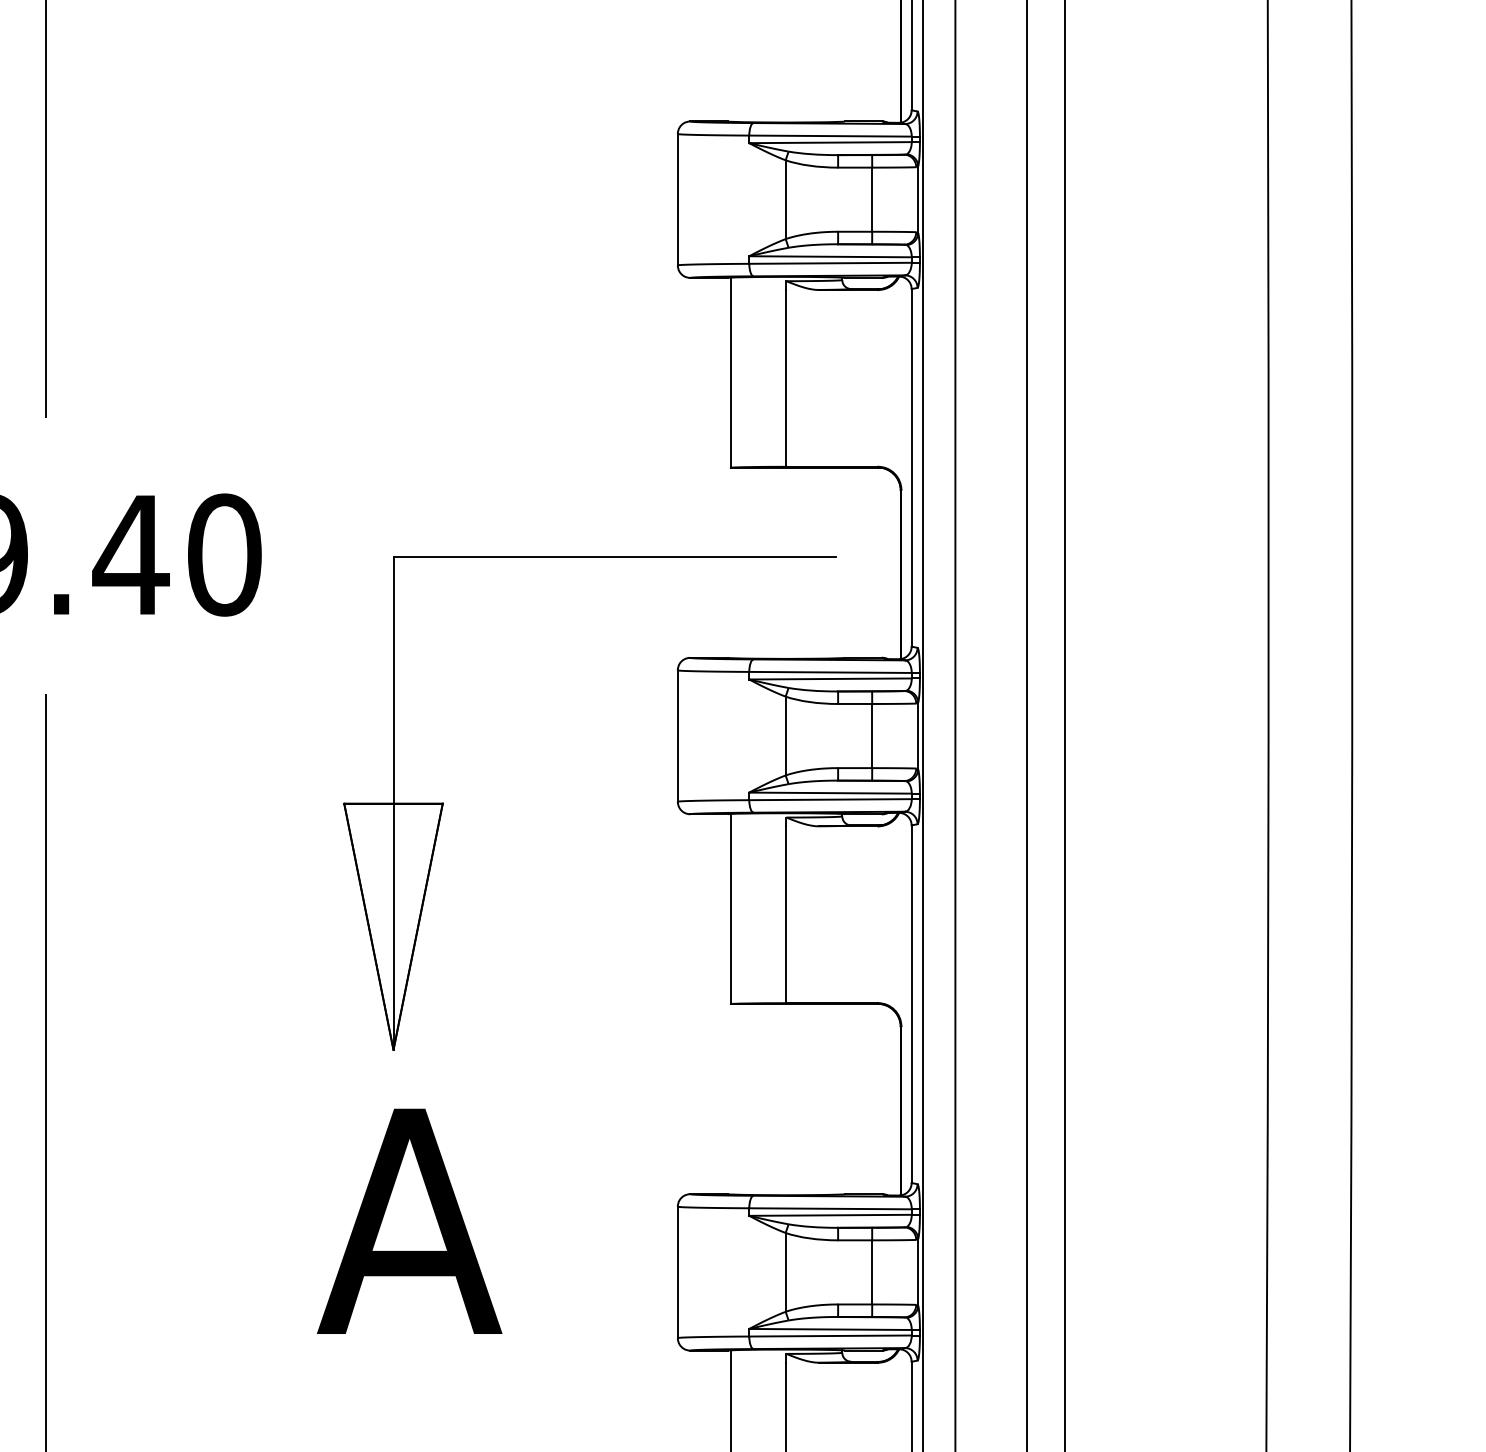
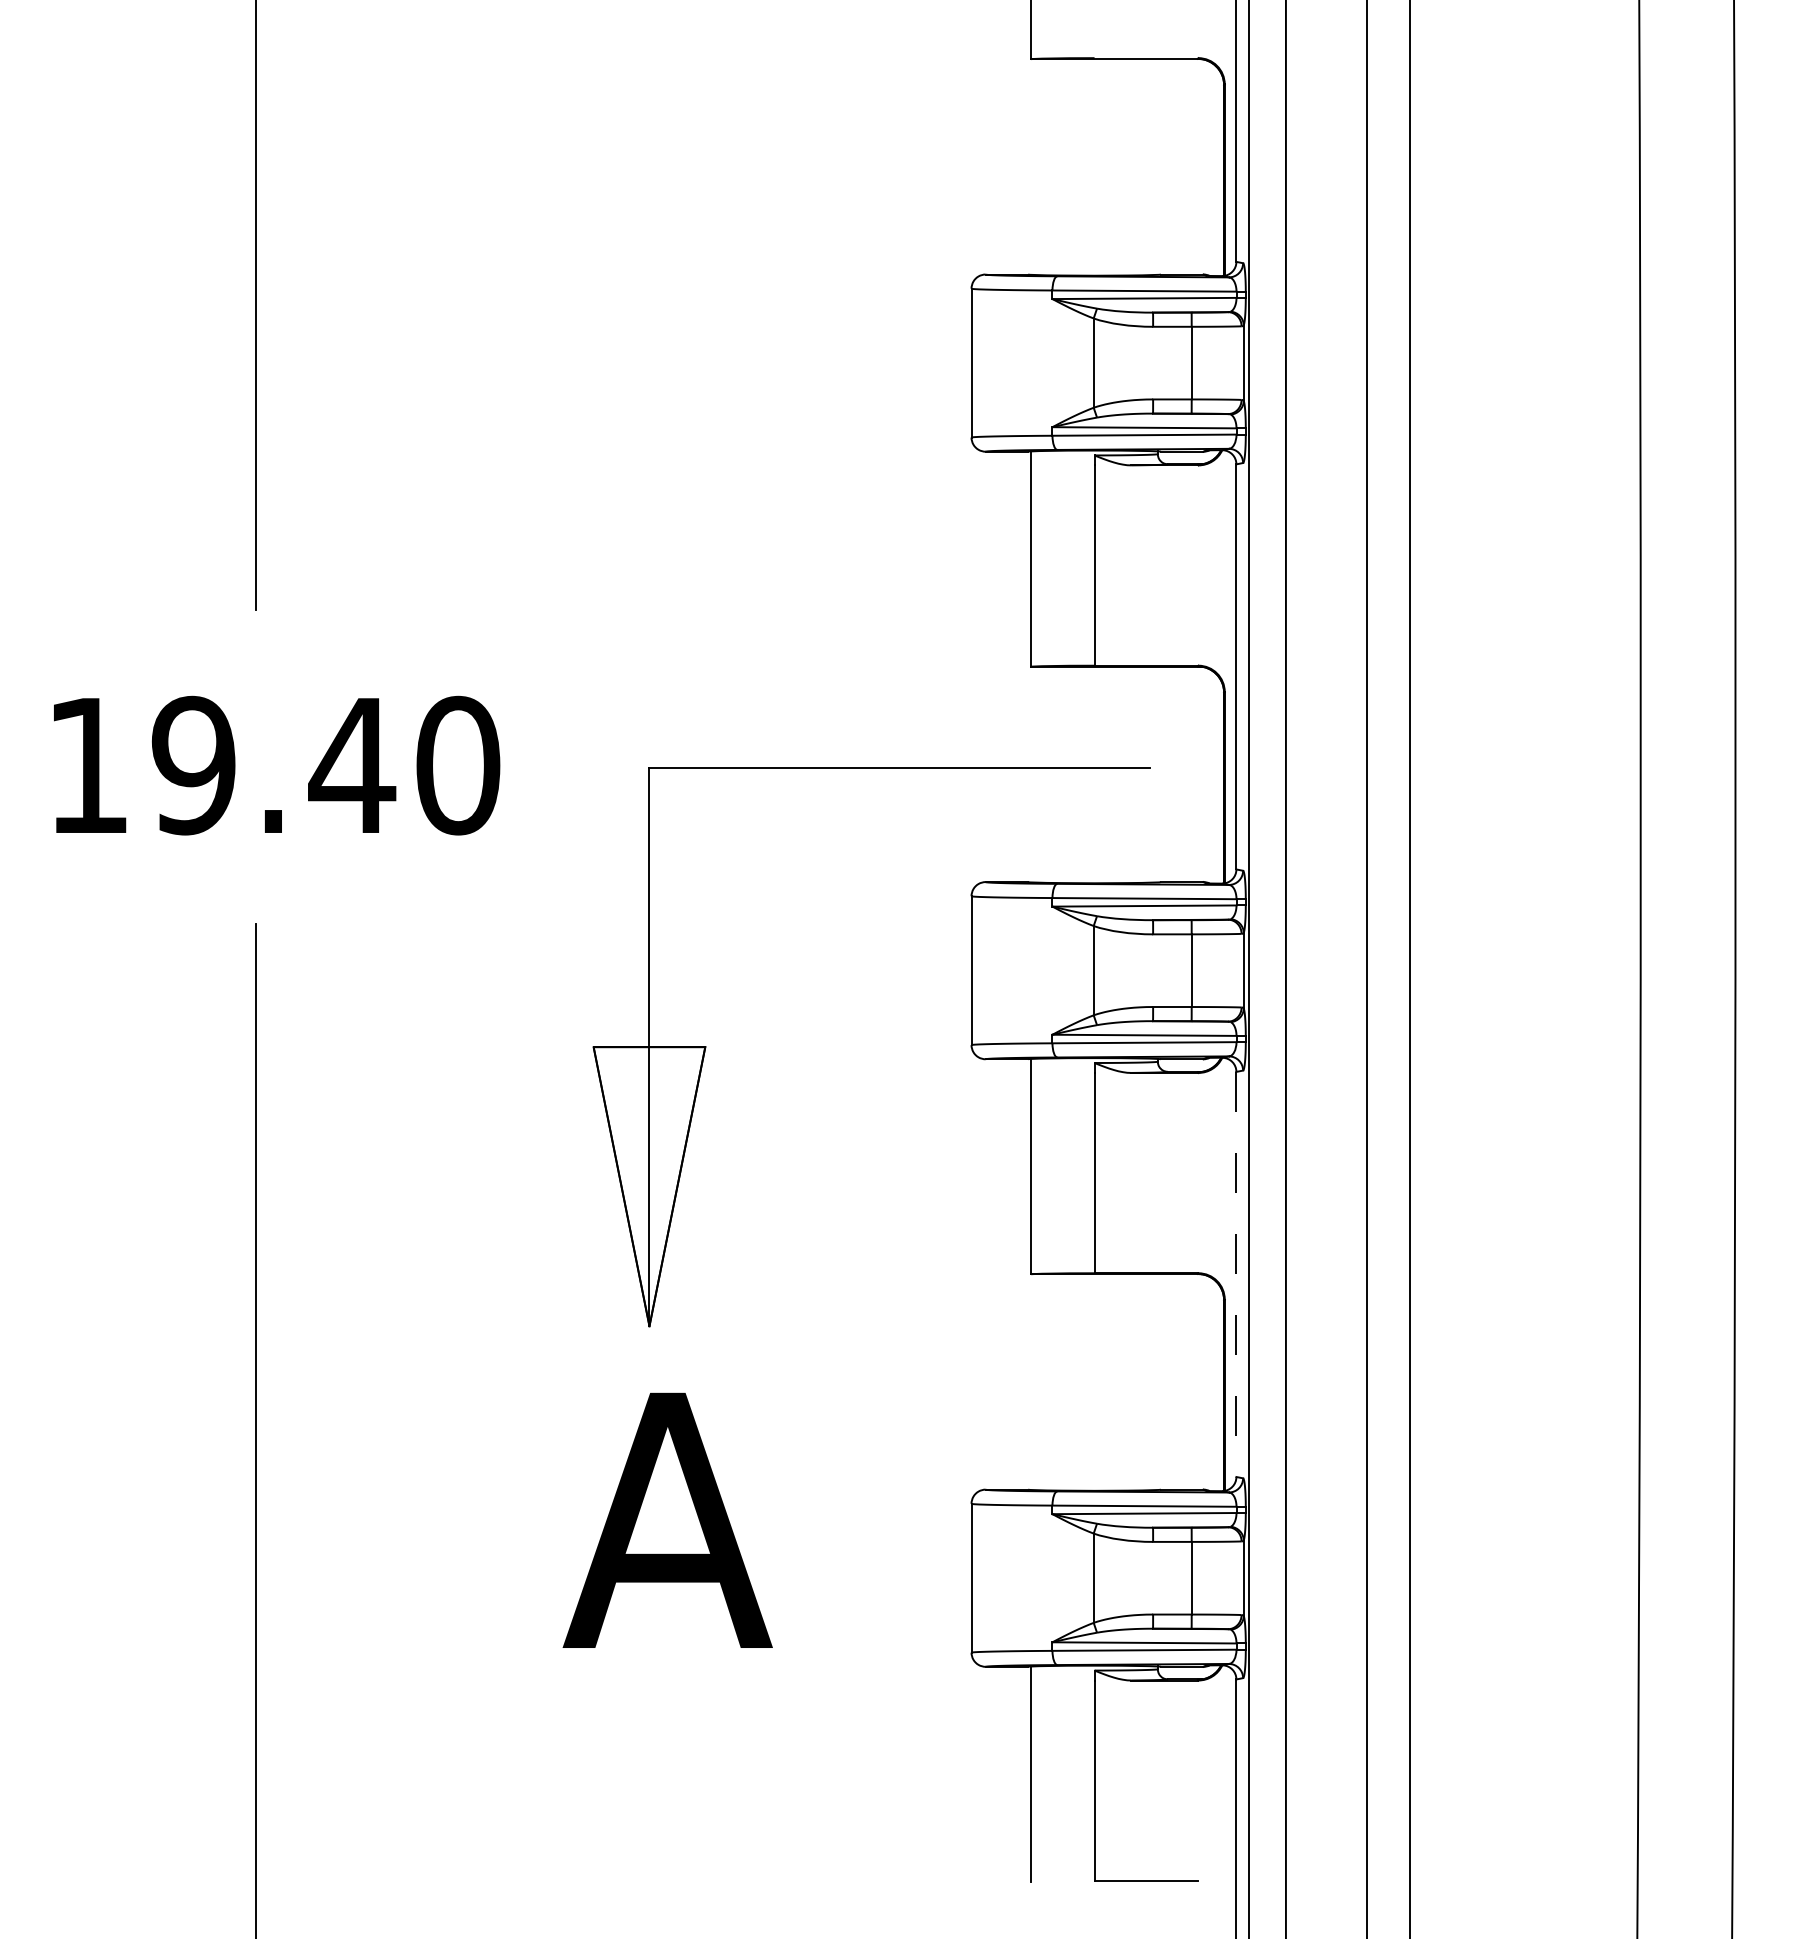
line: (911, 1004) -> (1236, 1274), solid -> dashed

